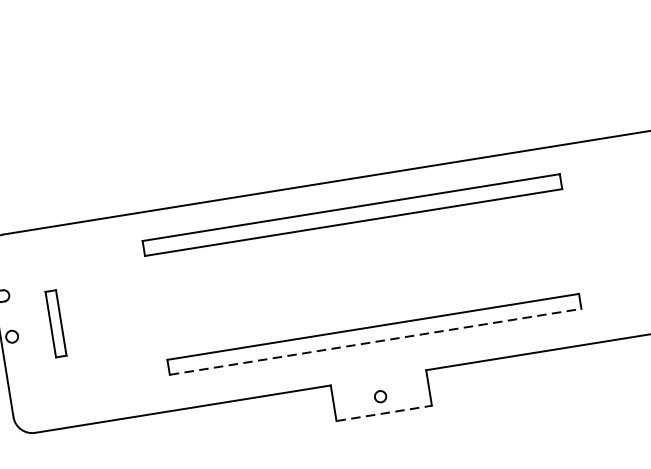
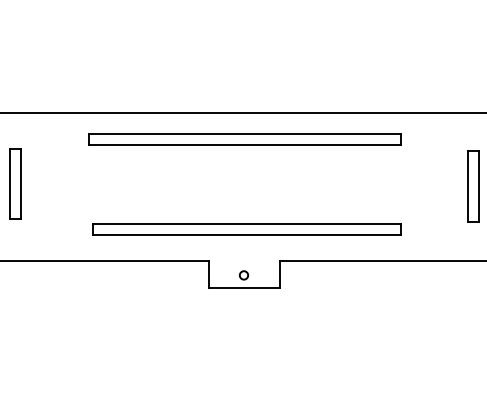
part: (55, 322) -> (15, 183), size x1.43
line: (376, 341) -> (247, 234), dashed -> solid
line: (384, 414) -> (244, 288), dashed -> solid

